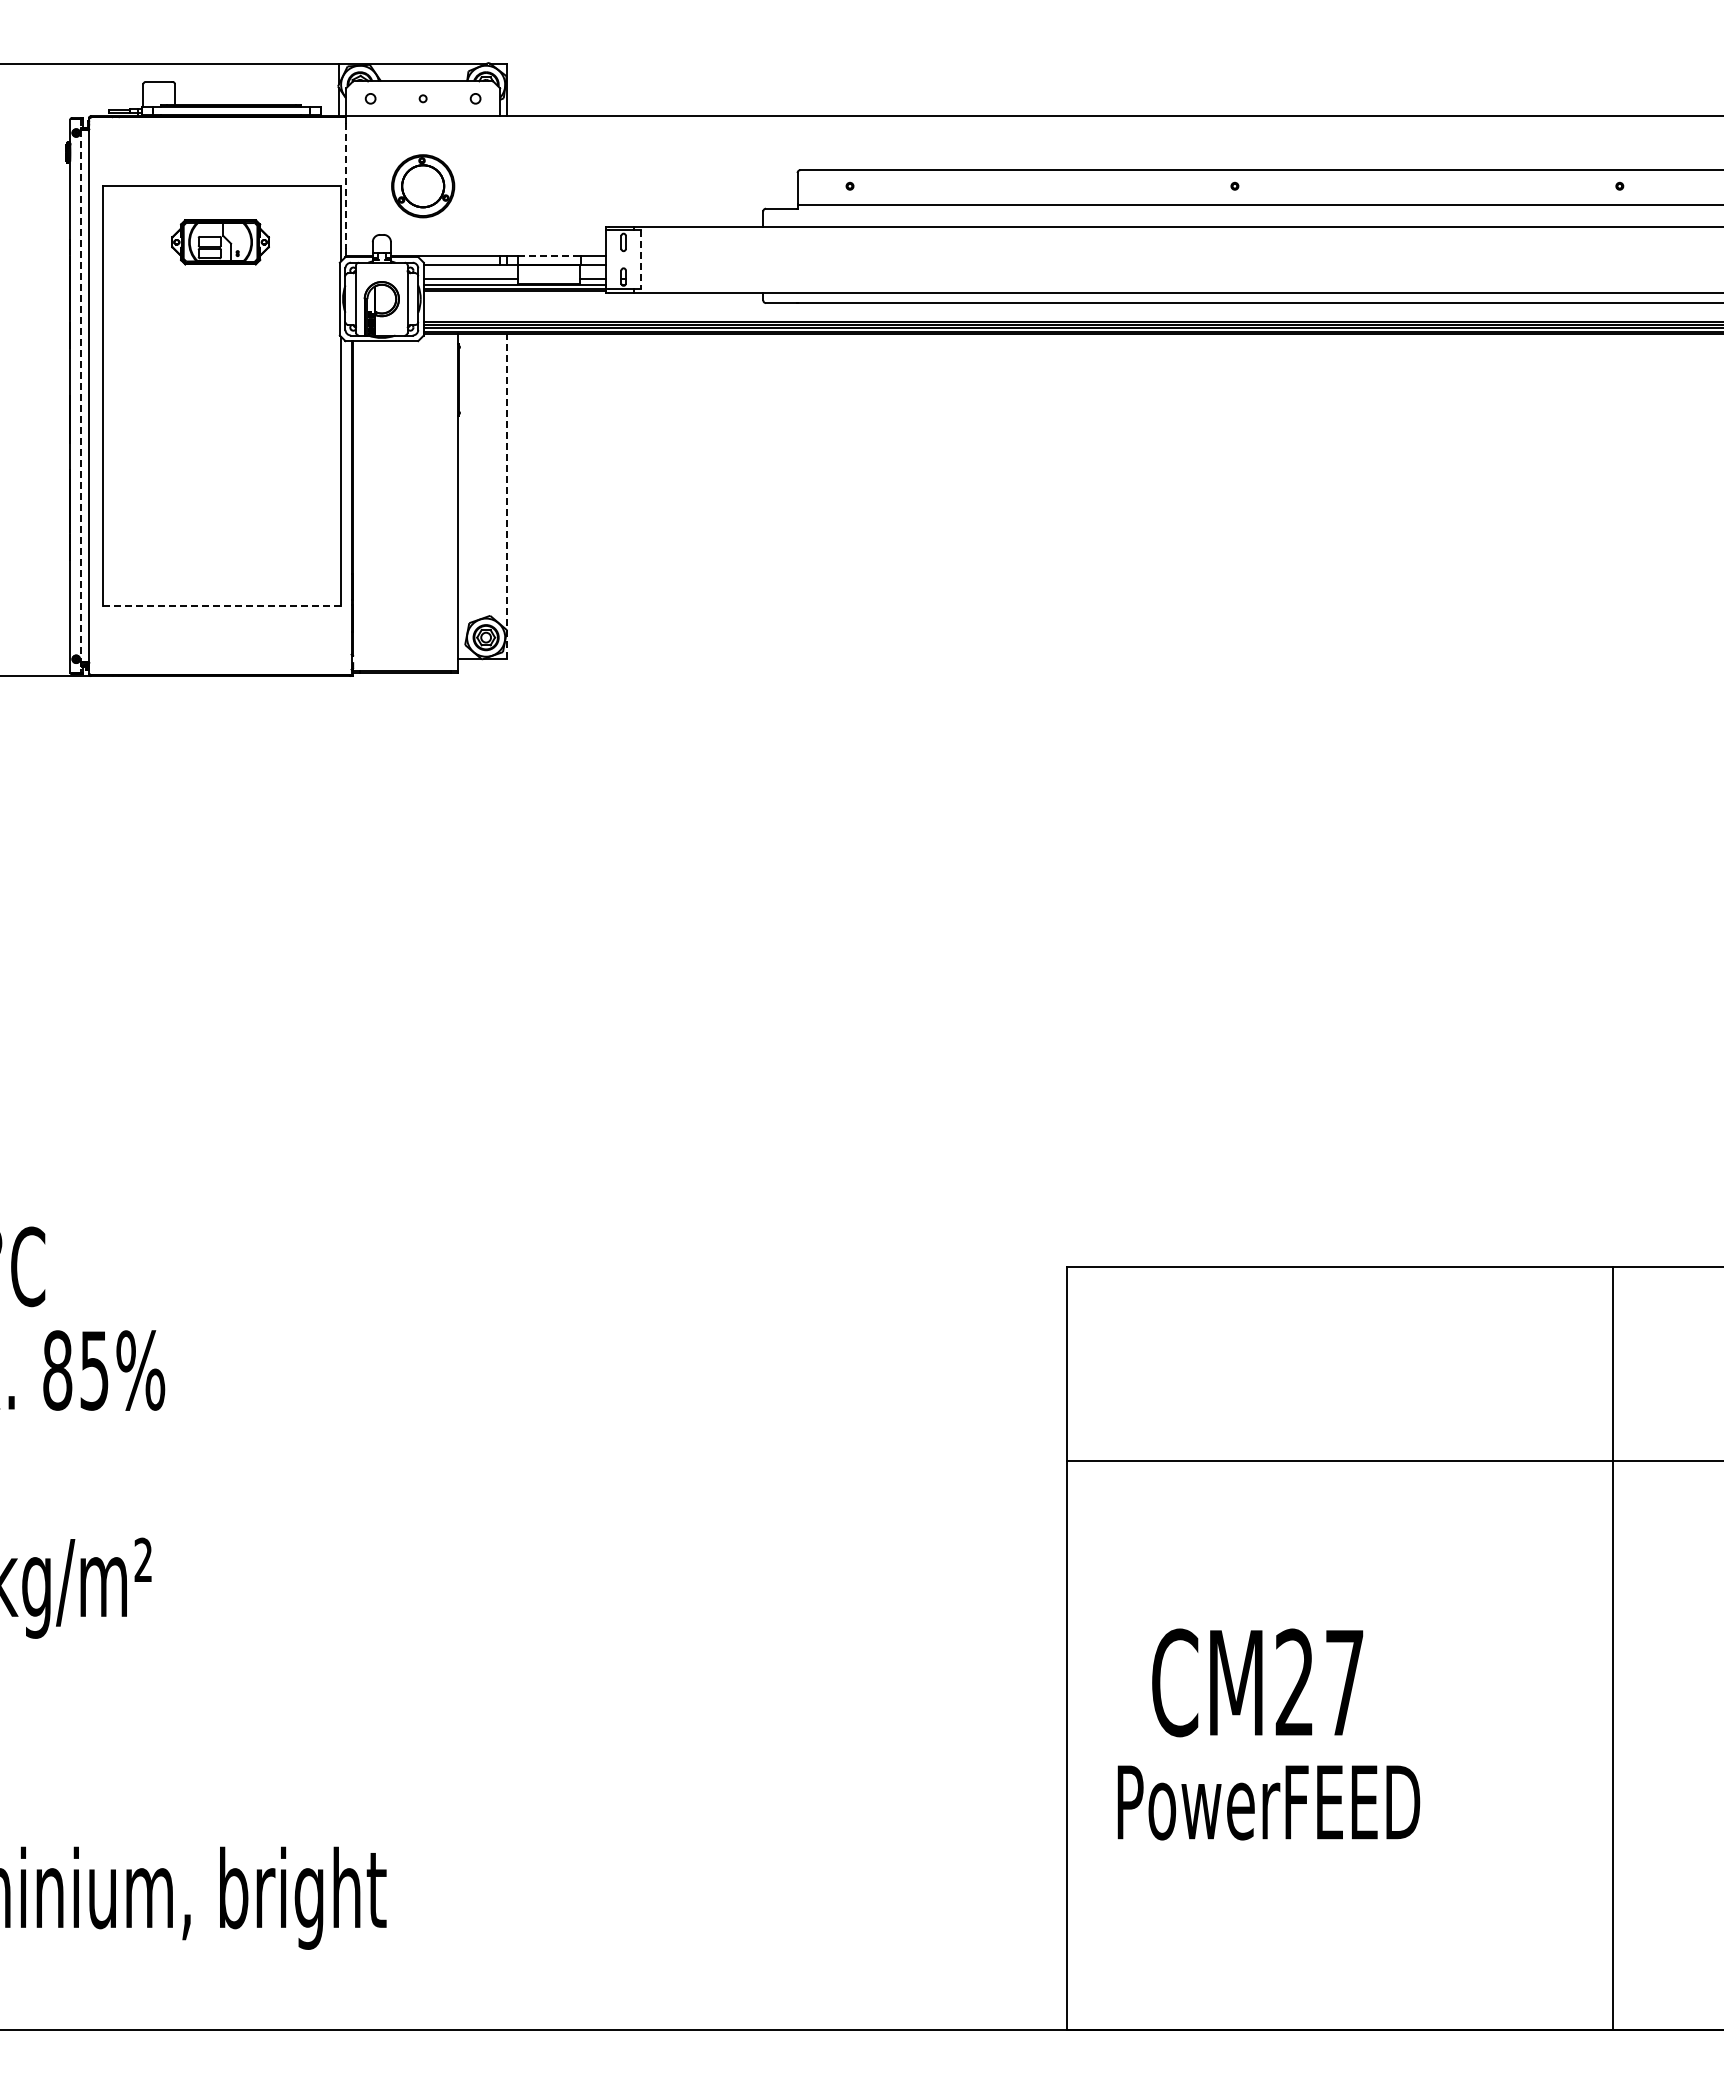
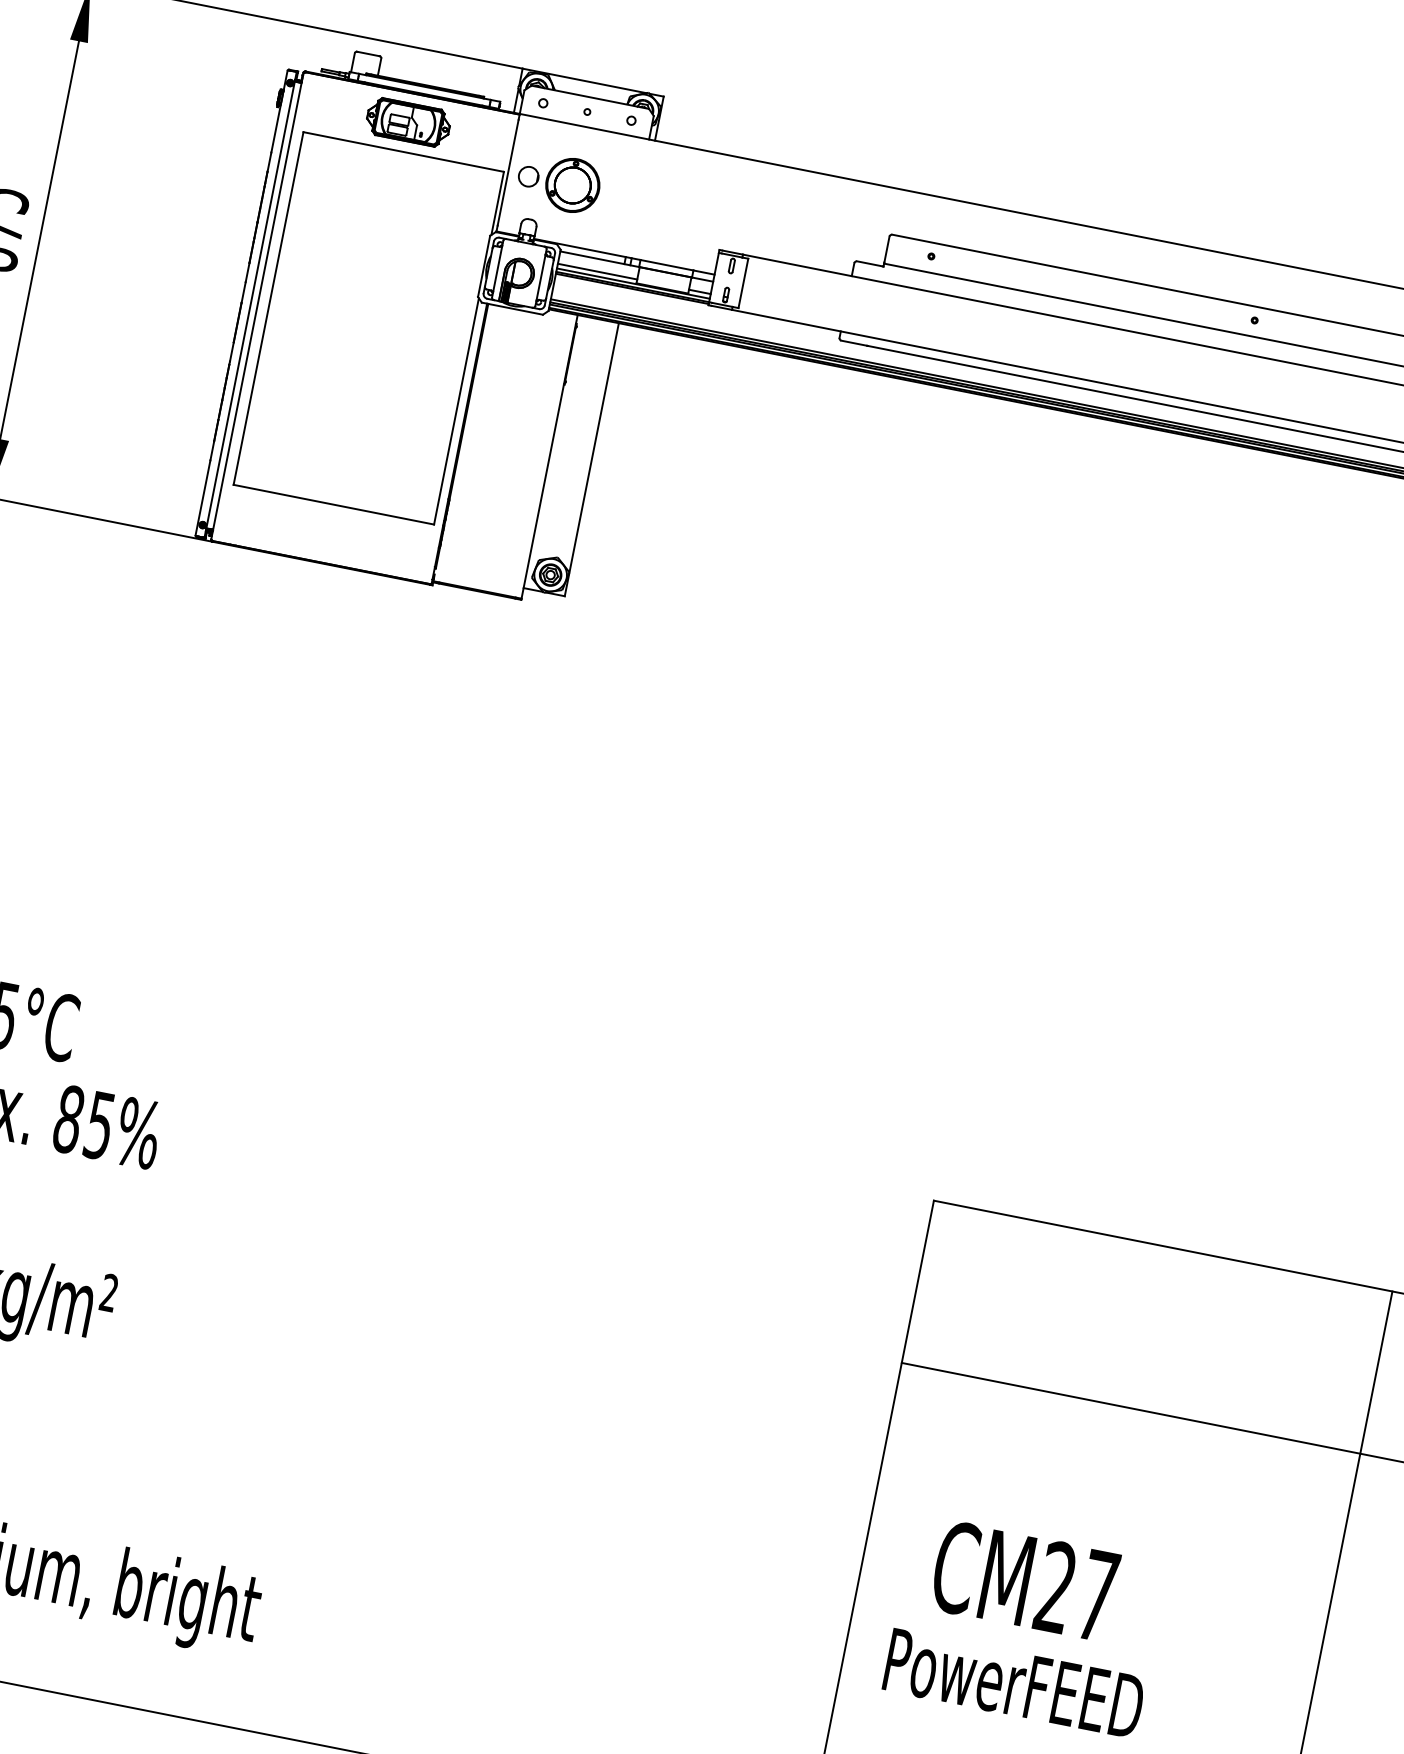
circle: (370, 185) -> (528, 176), added
line: (346, 186) -> (508, 172), dashed -> solid
part: (220, 242) -> (408, 122), moved
line: (549, 256) -> (667, 265), dashed -> solid
line: (640, 260) -> (743, 283), dashed -> solid
line: (81, 396) -> (250, 305), dashed -> solid
line: (507, 496) -> (592, 460), dashed -> solid
line: (222, 606) -> (334, 505), dashed -> solid

